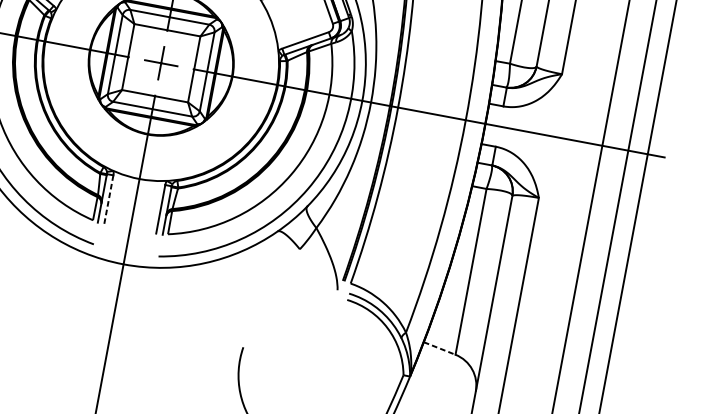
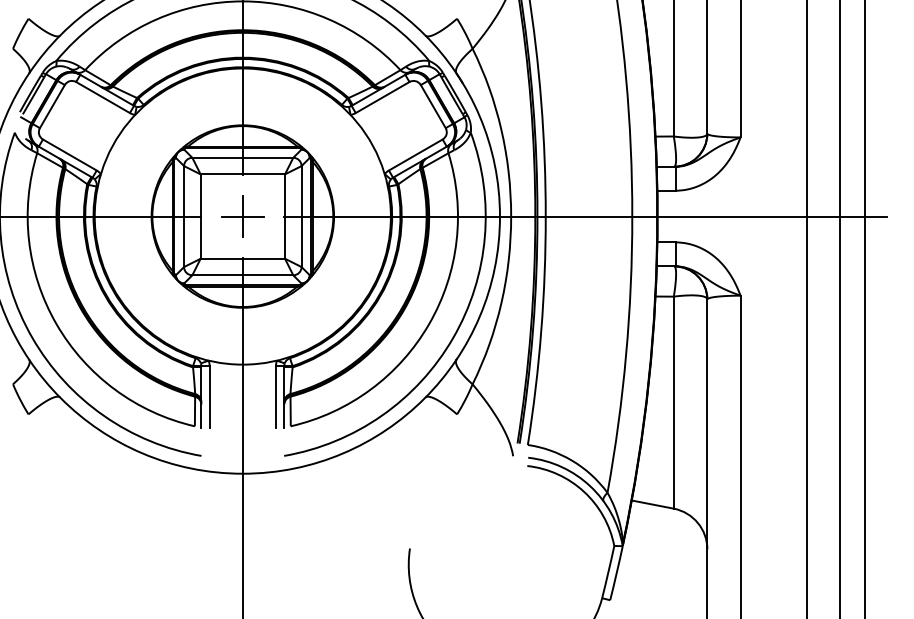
line: (108, 199) -> (209, 397), dashed -> solid
line: (440, 348) -> (653, 504), dashed -> solid

